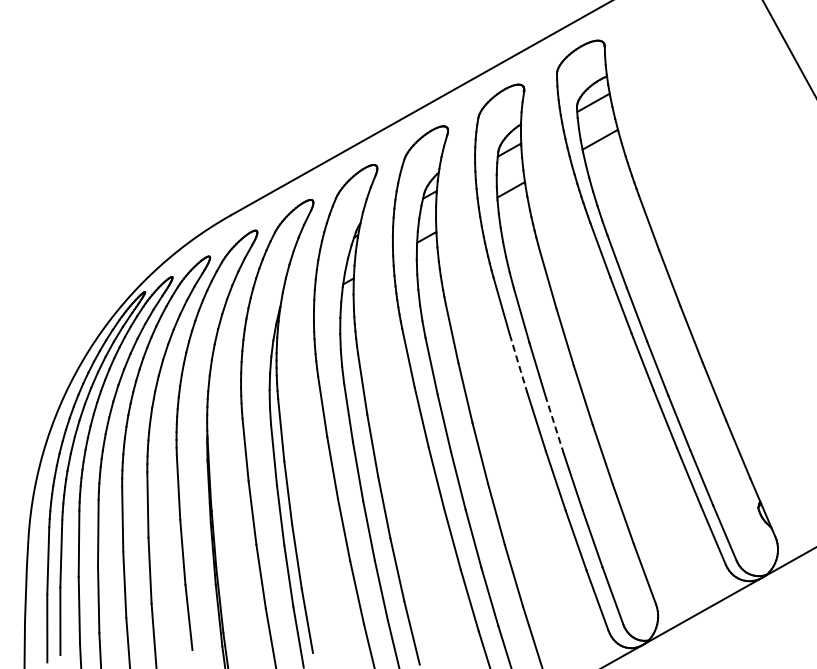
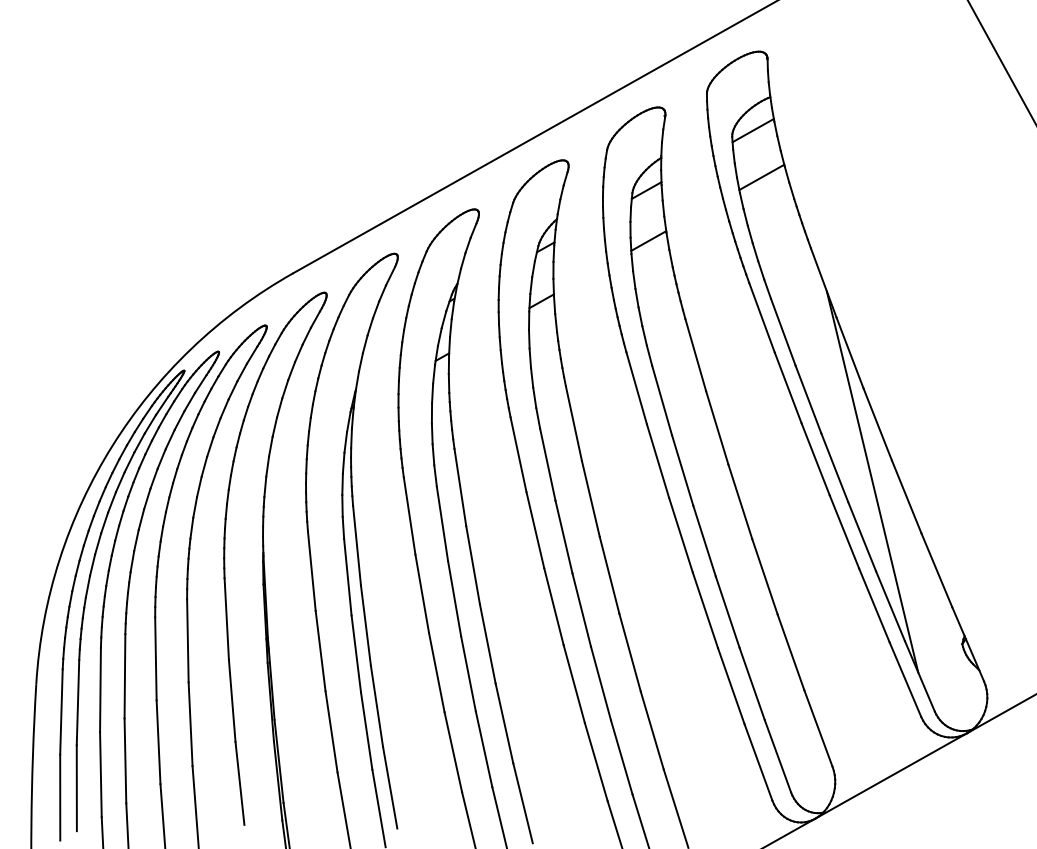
line: (518, 363) -> (658, 461), dashed -> solid
line: (687, 379) -> (872, 481), added
line: (554, 425) -> (703, 539), dashed -> solid

